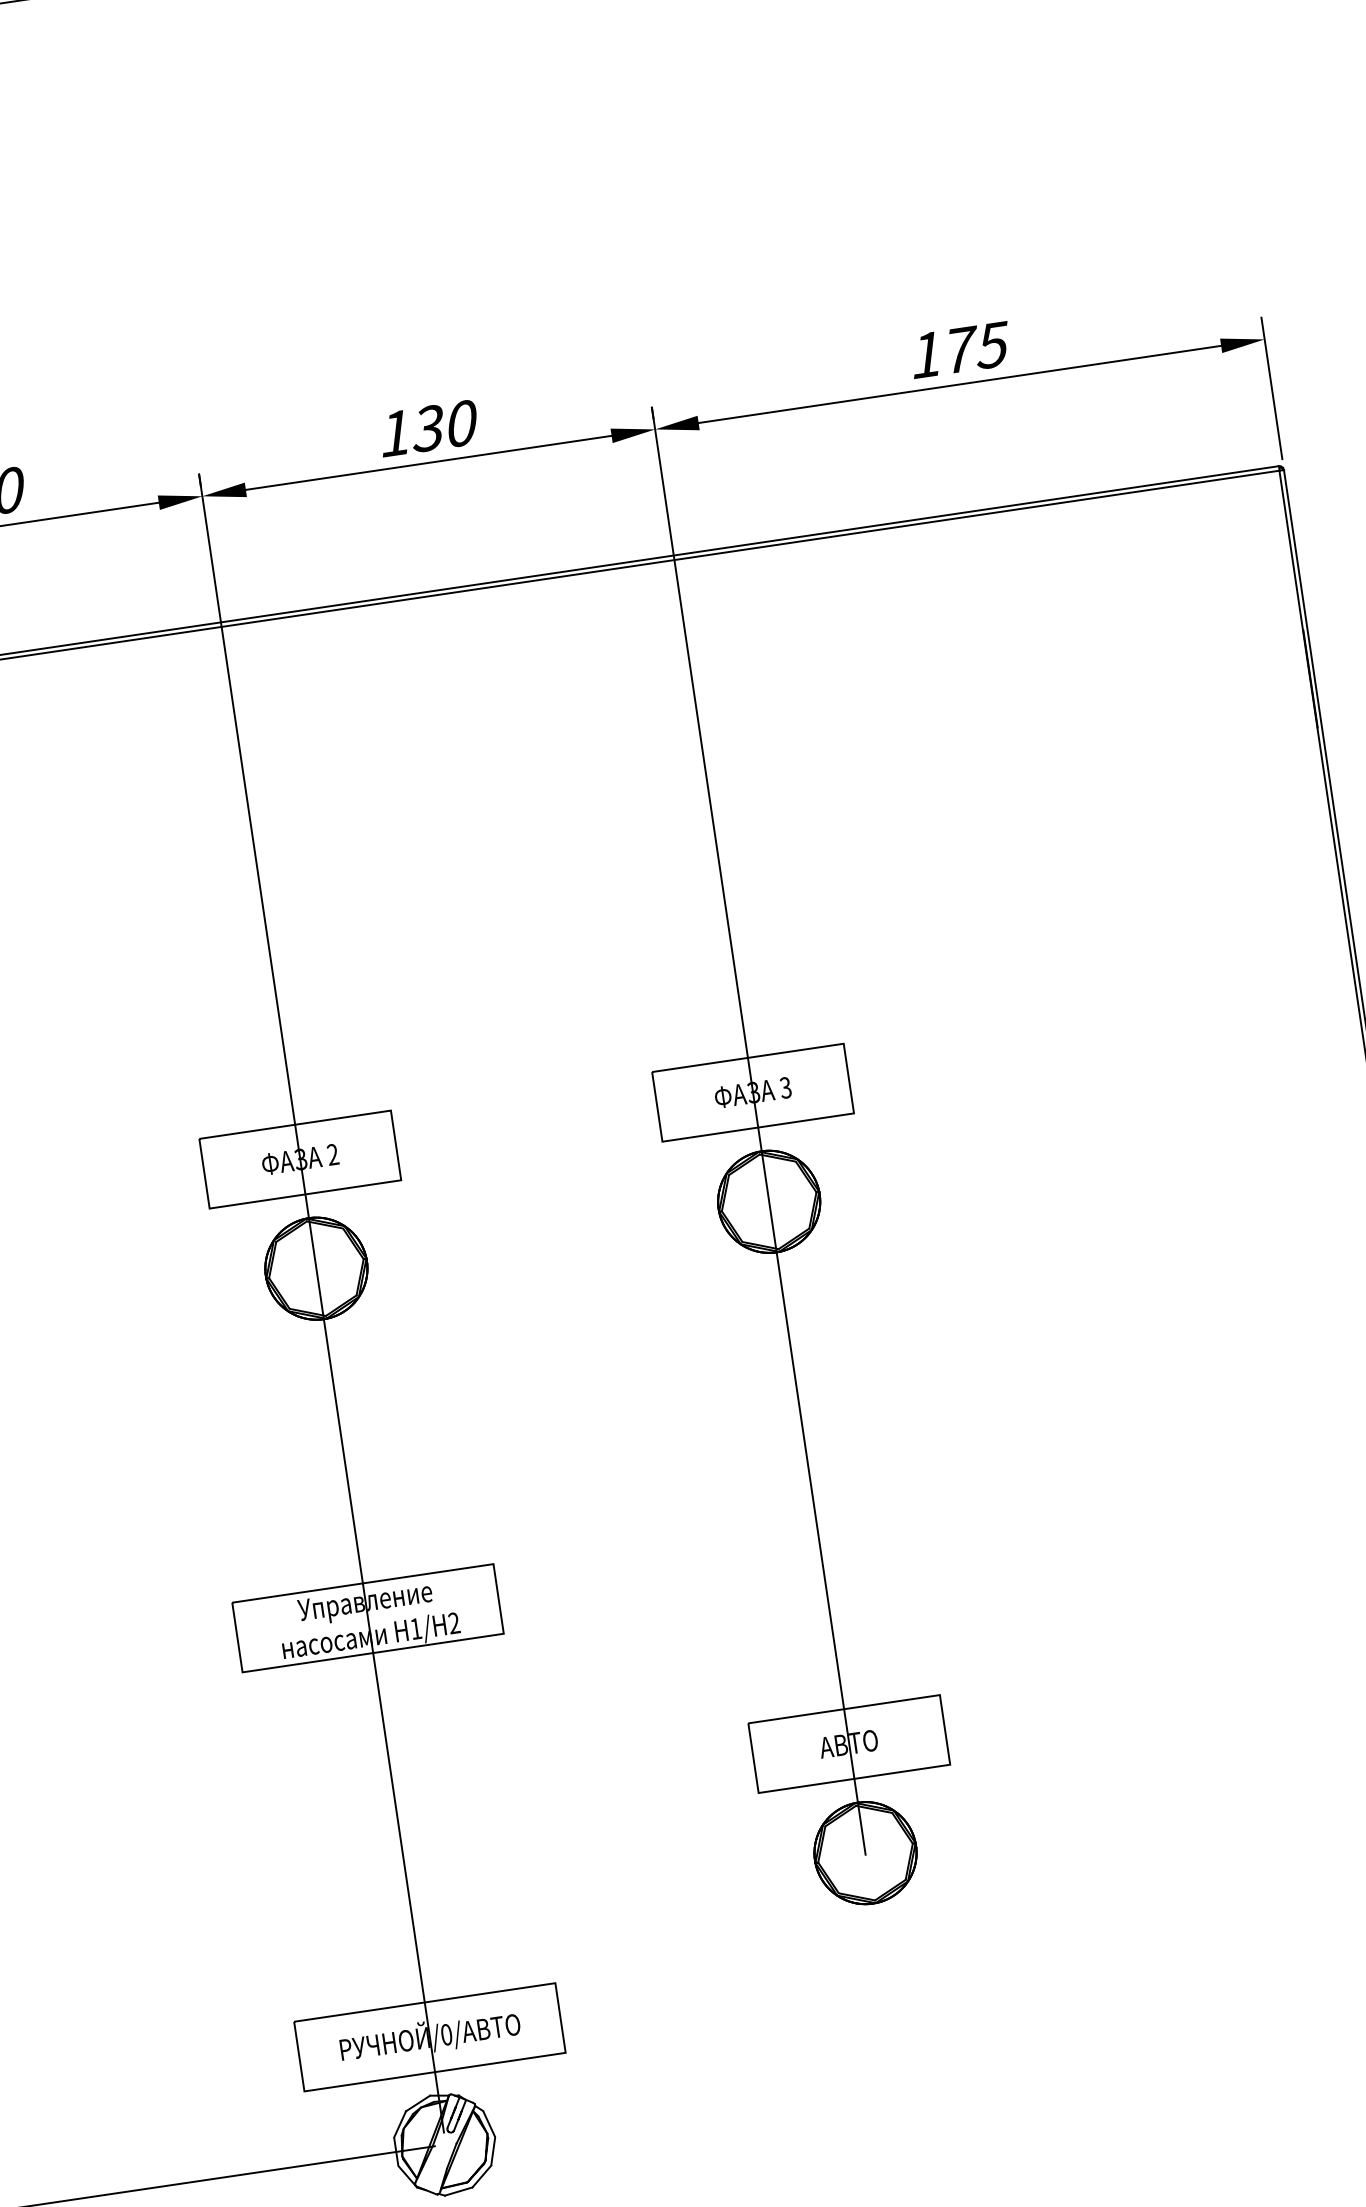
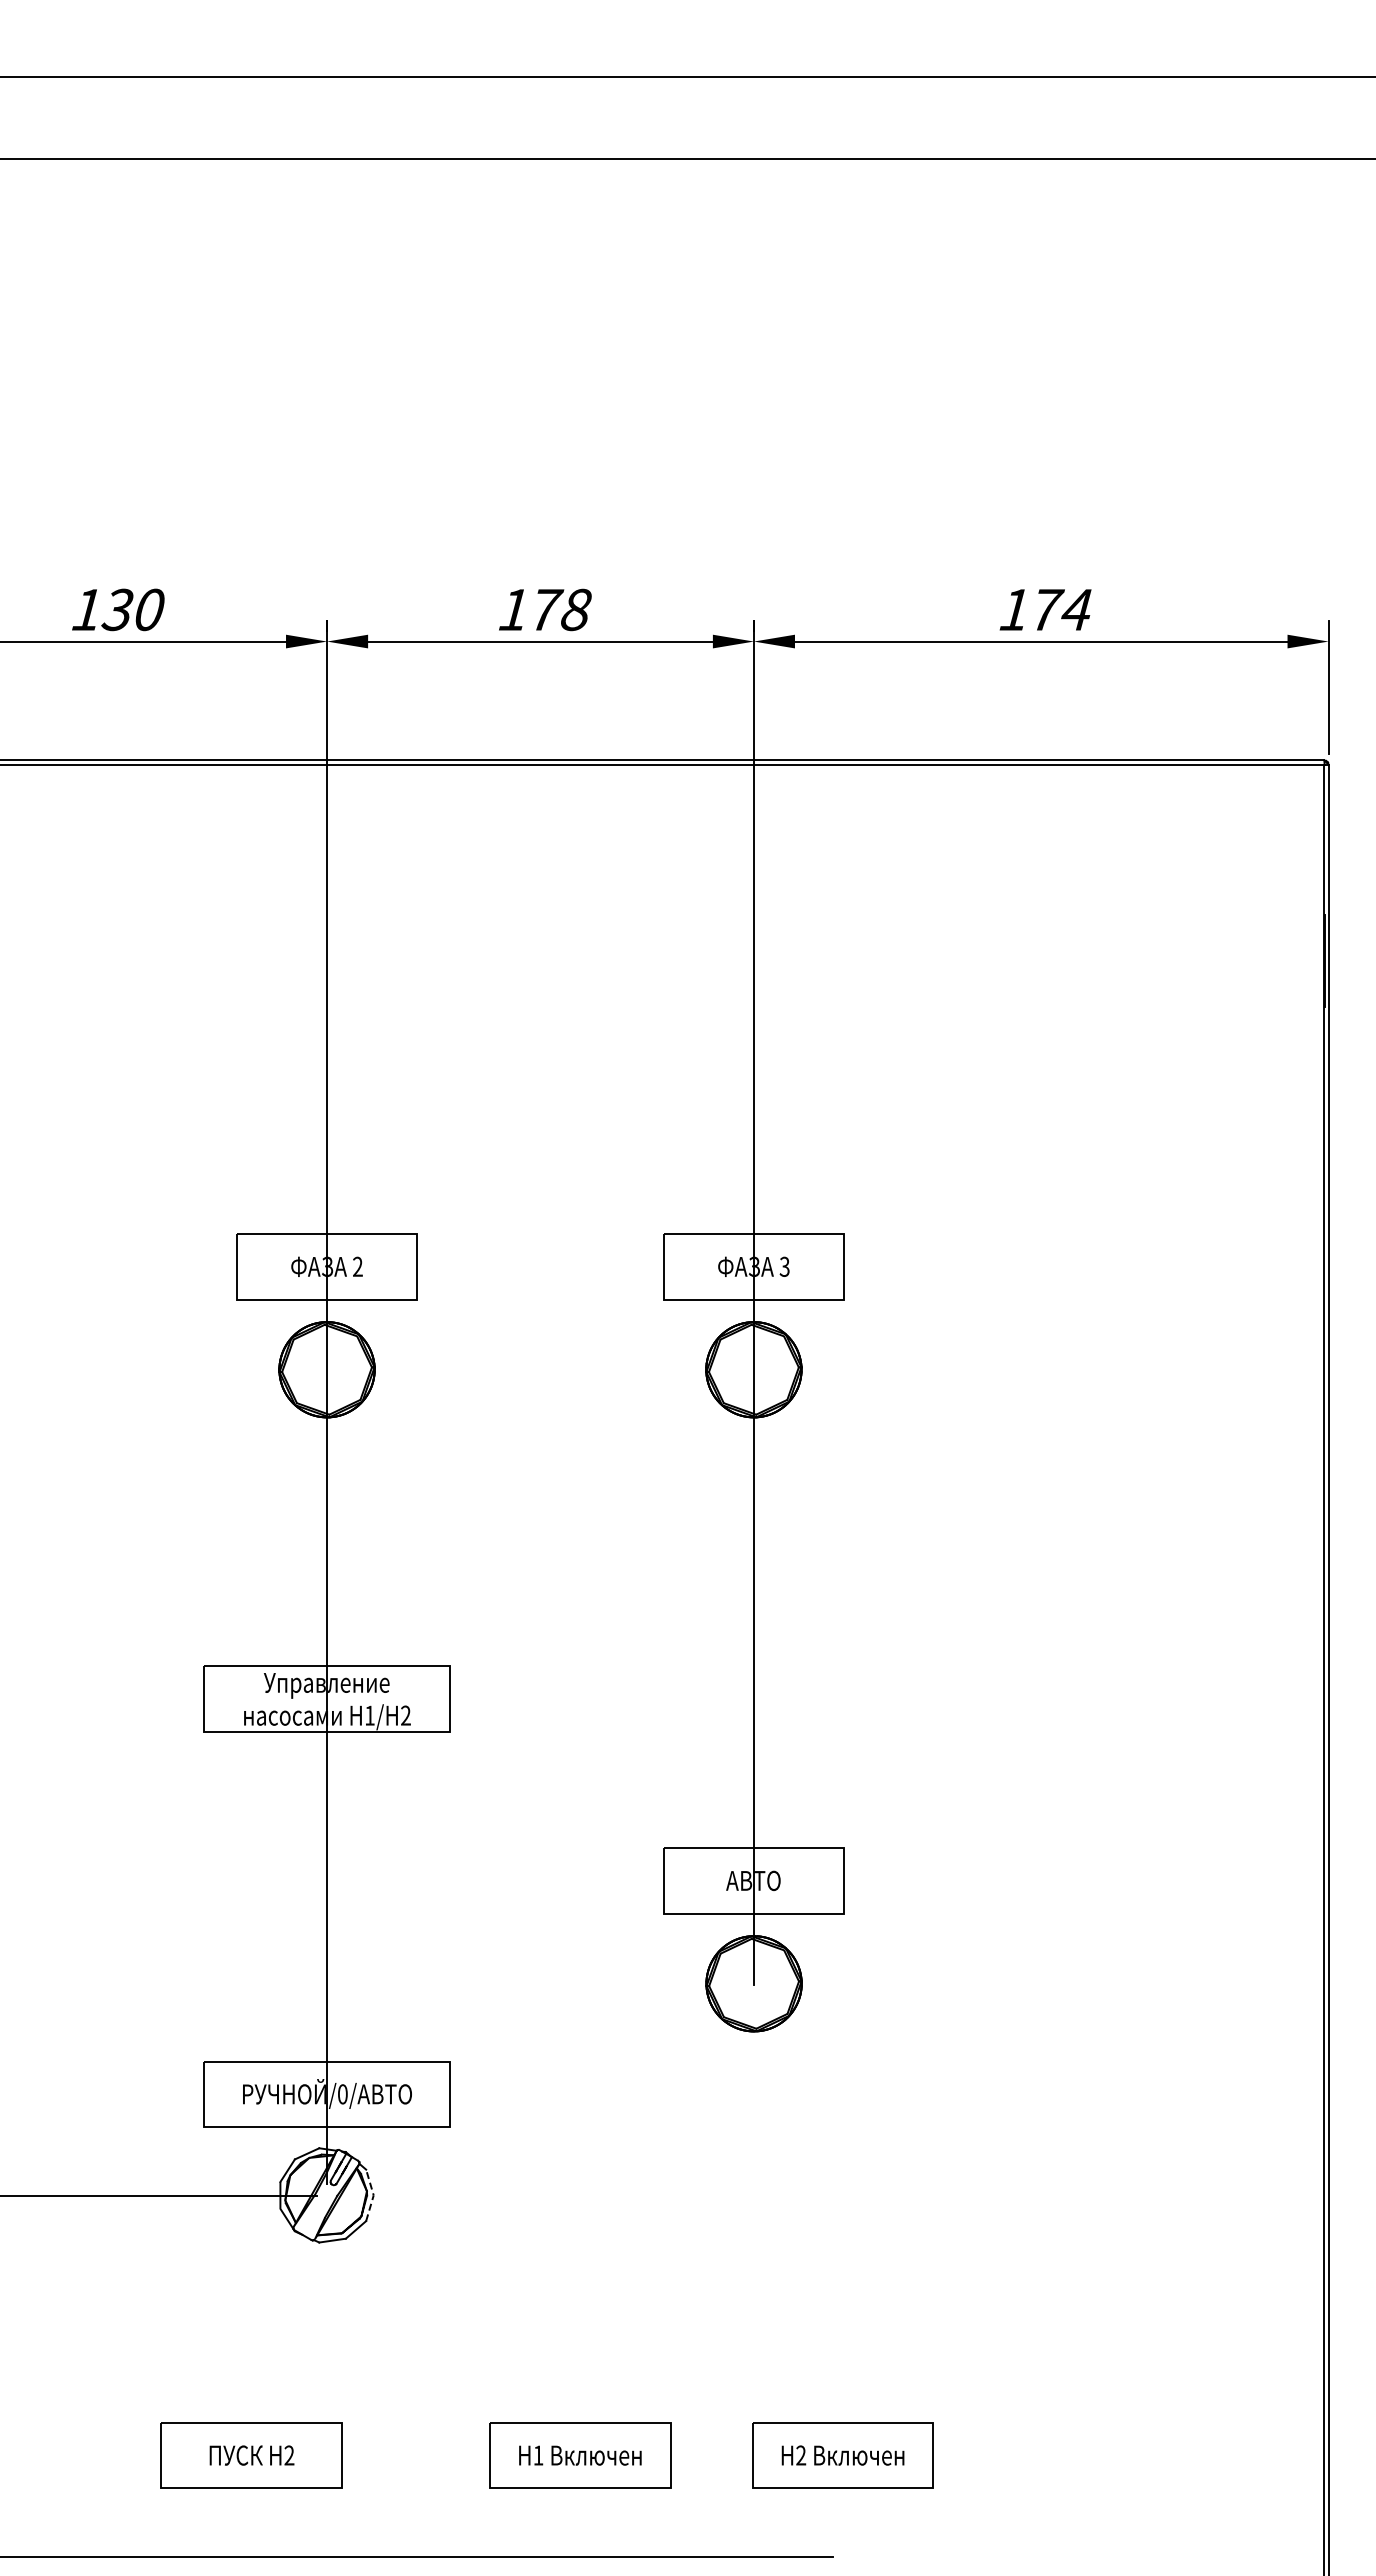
text: (992, 345) -> (1076, 610), 175 -> 174
text: (443, 425) -> (559, 609), 130 -> 178
line: (495, 2137) -> (373, 2195), solid -> dashed

